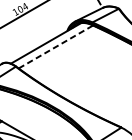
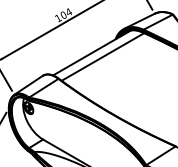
line: (55, 47) -> (102, 57), dashed -> solid

